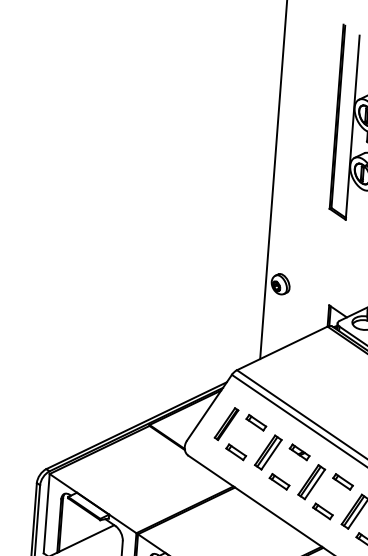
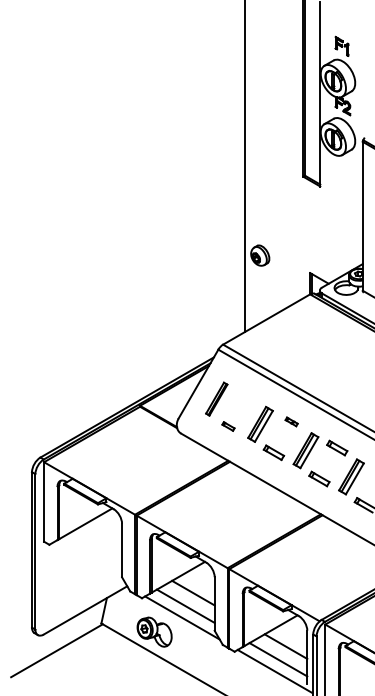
part: (256, 422) -> (246, 395), removed
part: (299, 451) -> (291, 421), size x0.6
part: (236, 452) -> (228, 426), size x0.6

